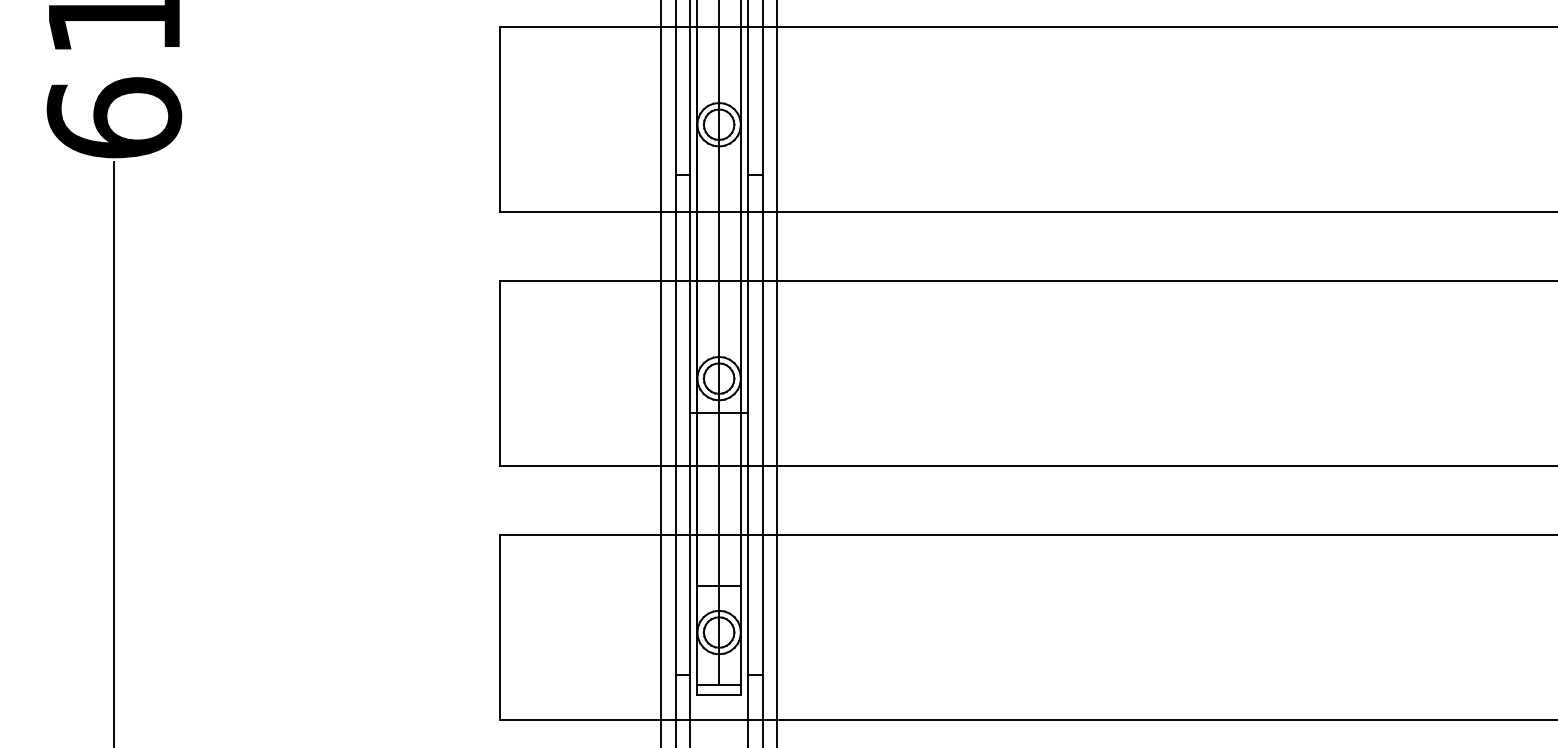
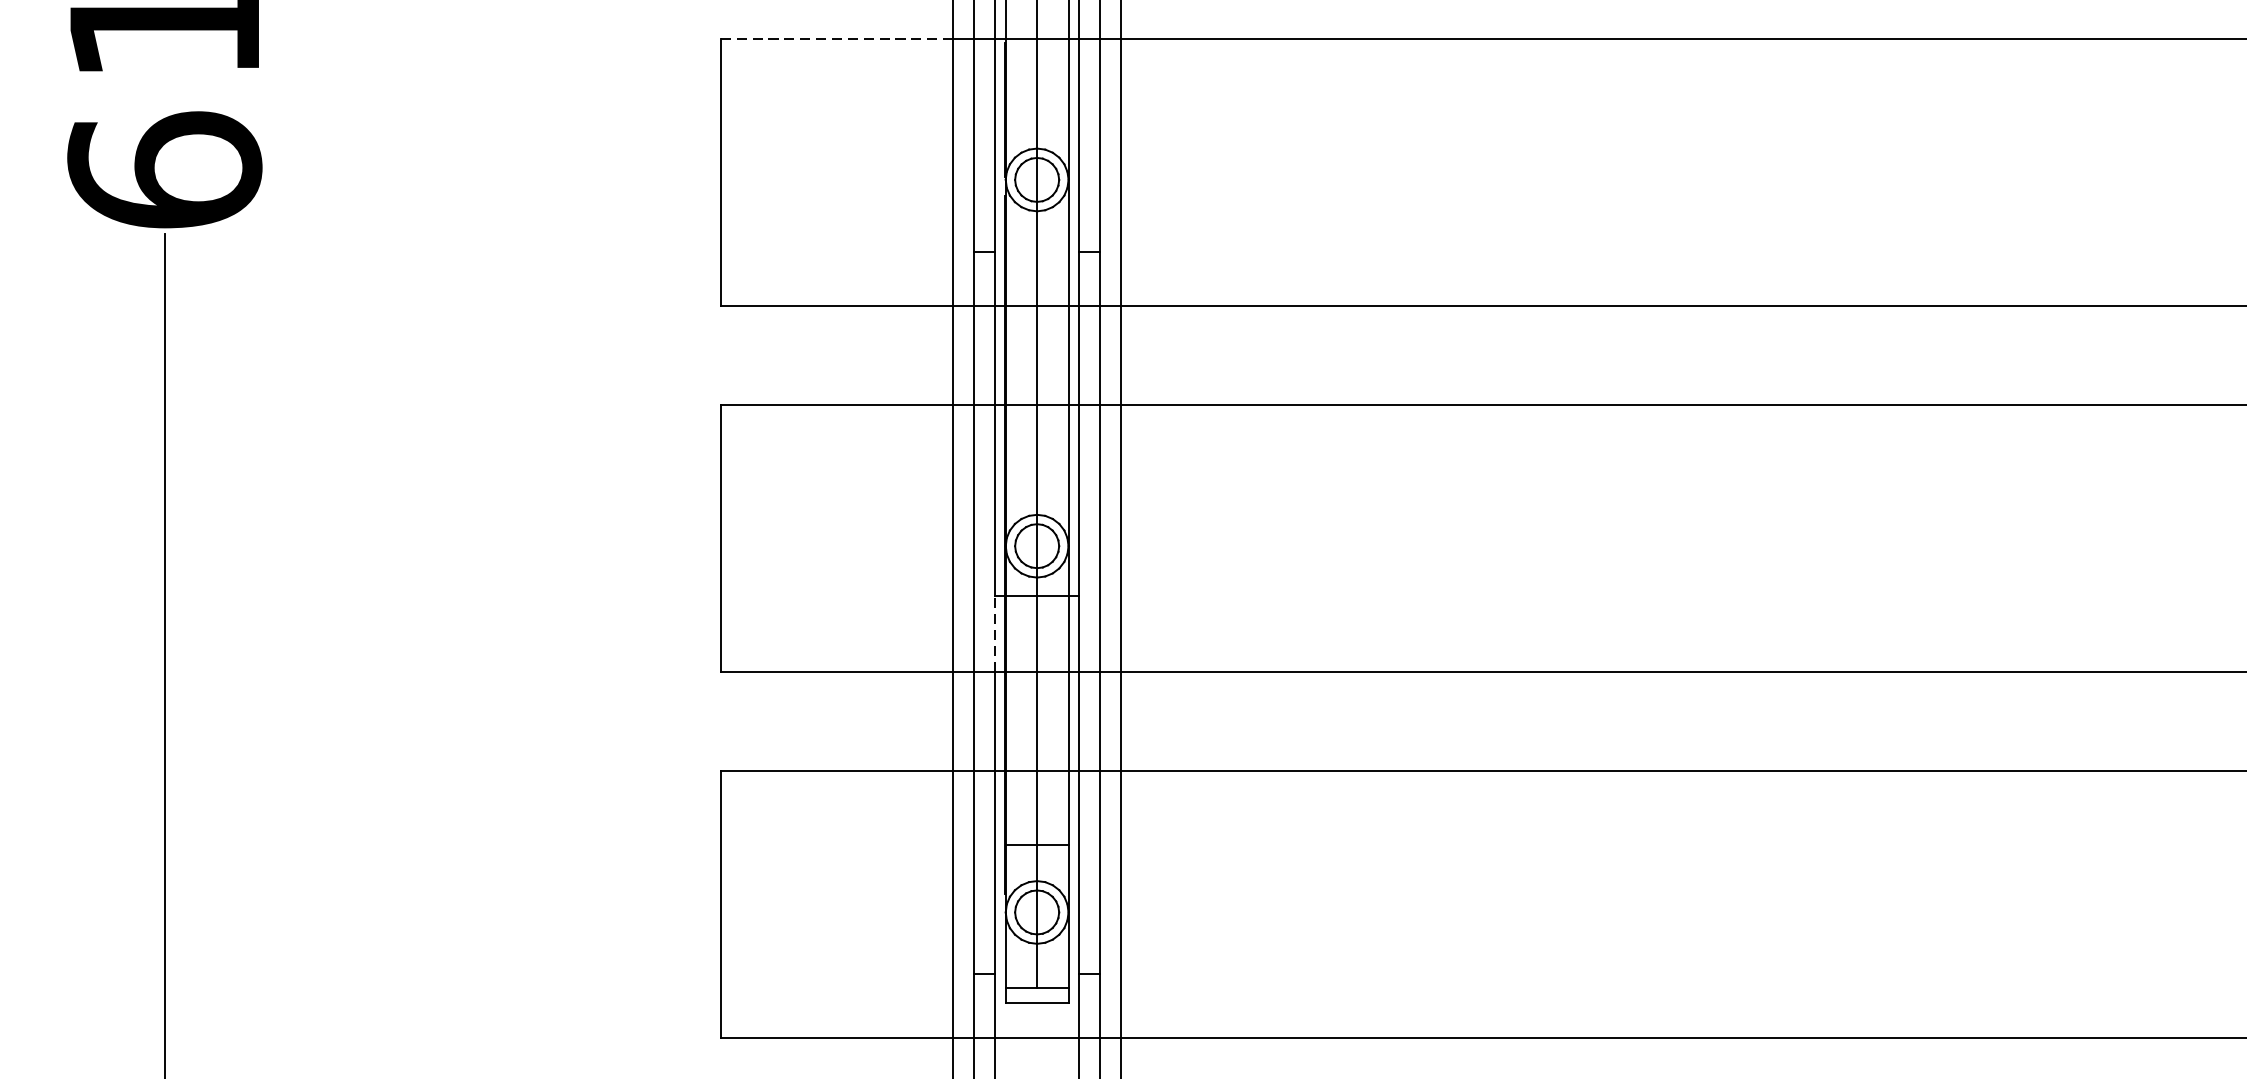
line: (580, 26) -> (837, 38), solid -> dashed
line: (690, 438) -> (995, 632), solid -> dashed

